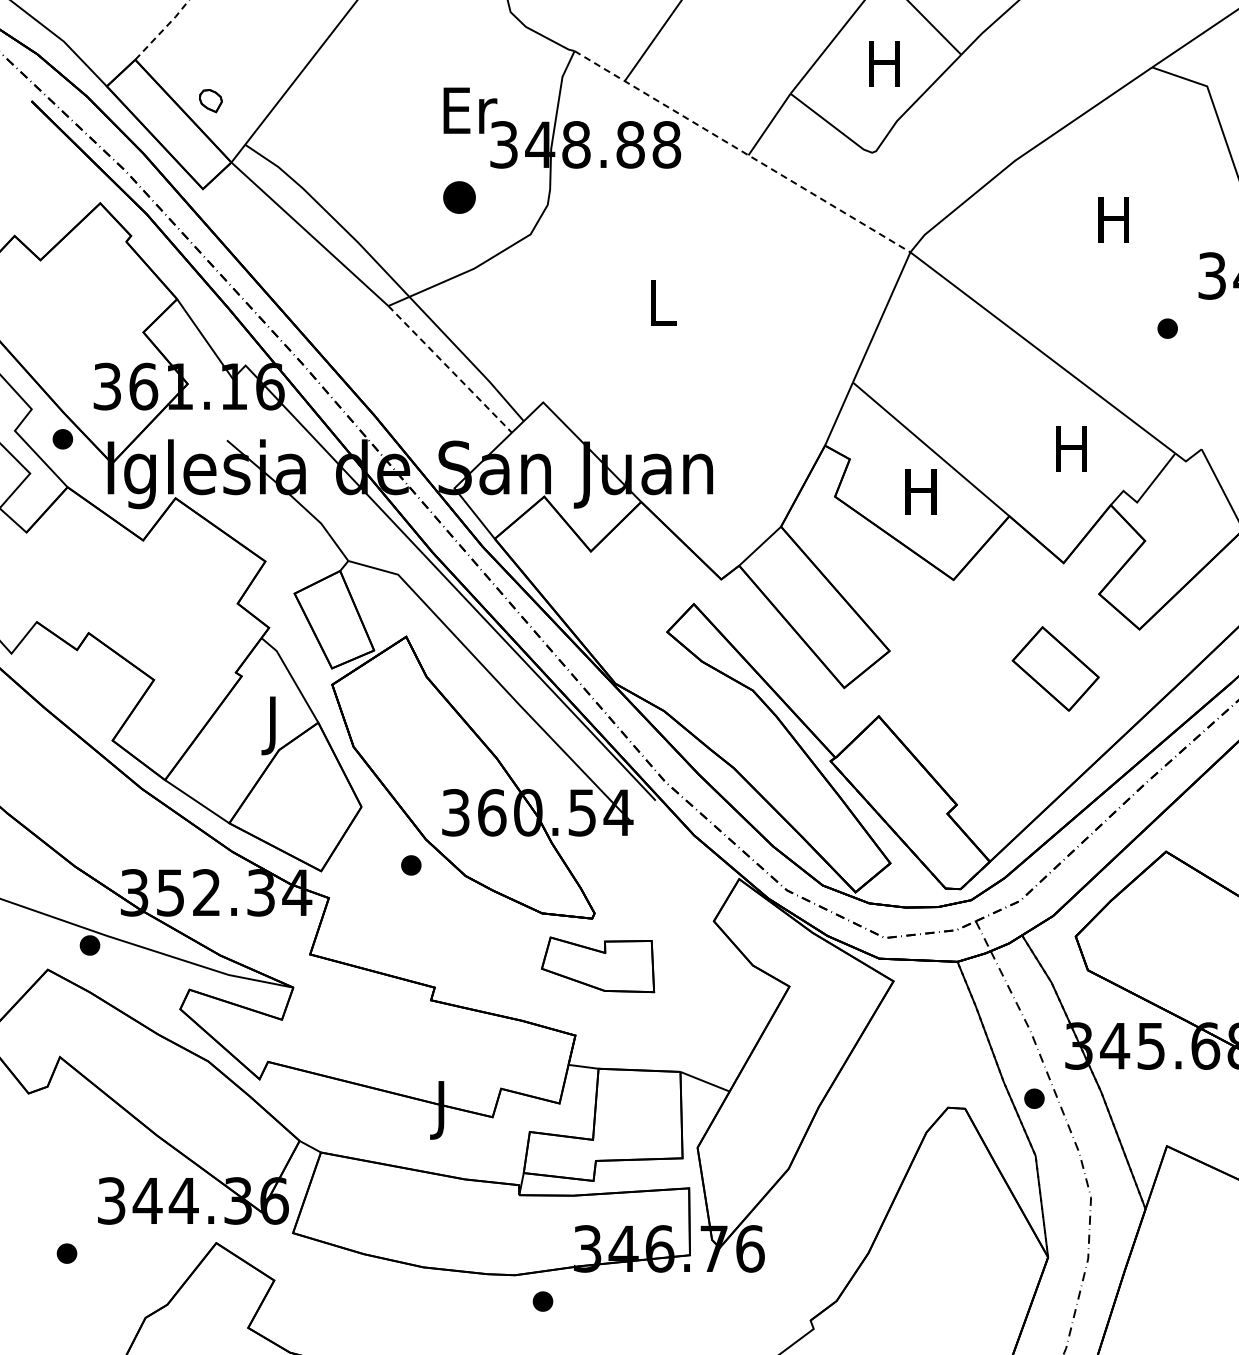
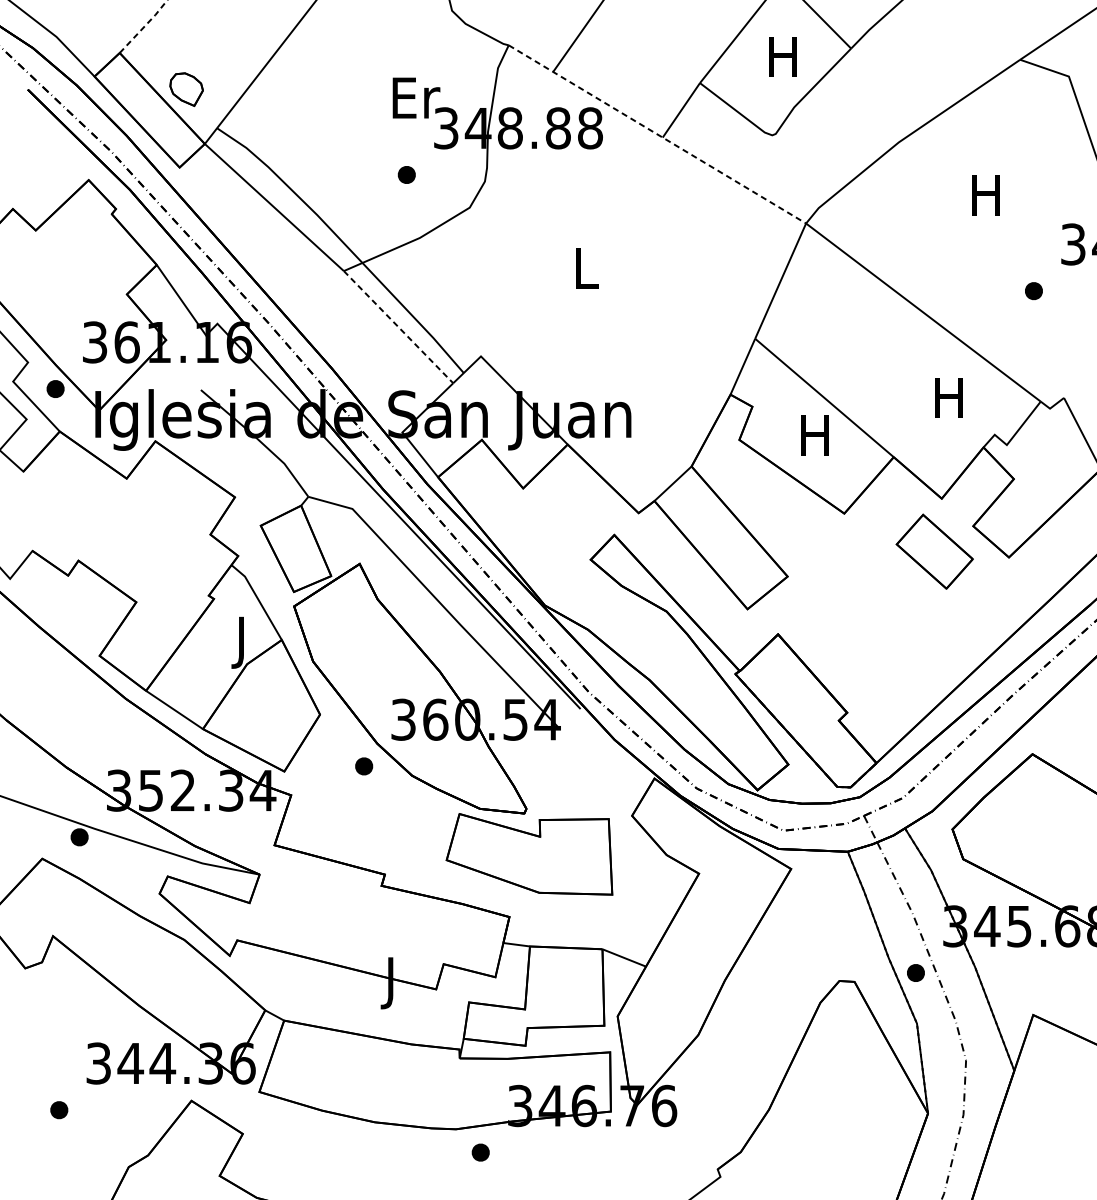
part: (210, 100) -> (186, 89), size x1.67
part: (459, 197) -> (406, 174), size x0.62
part: (1055, 668) -> (934, 551), moved
part: (597, 964) -> (529, 854), size x1.67

